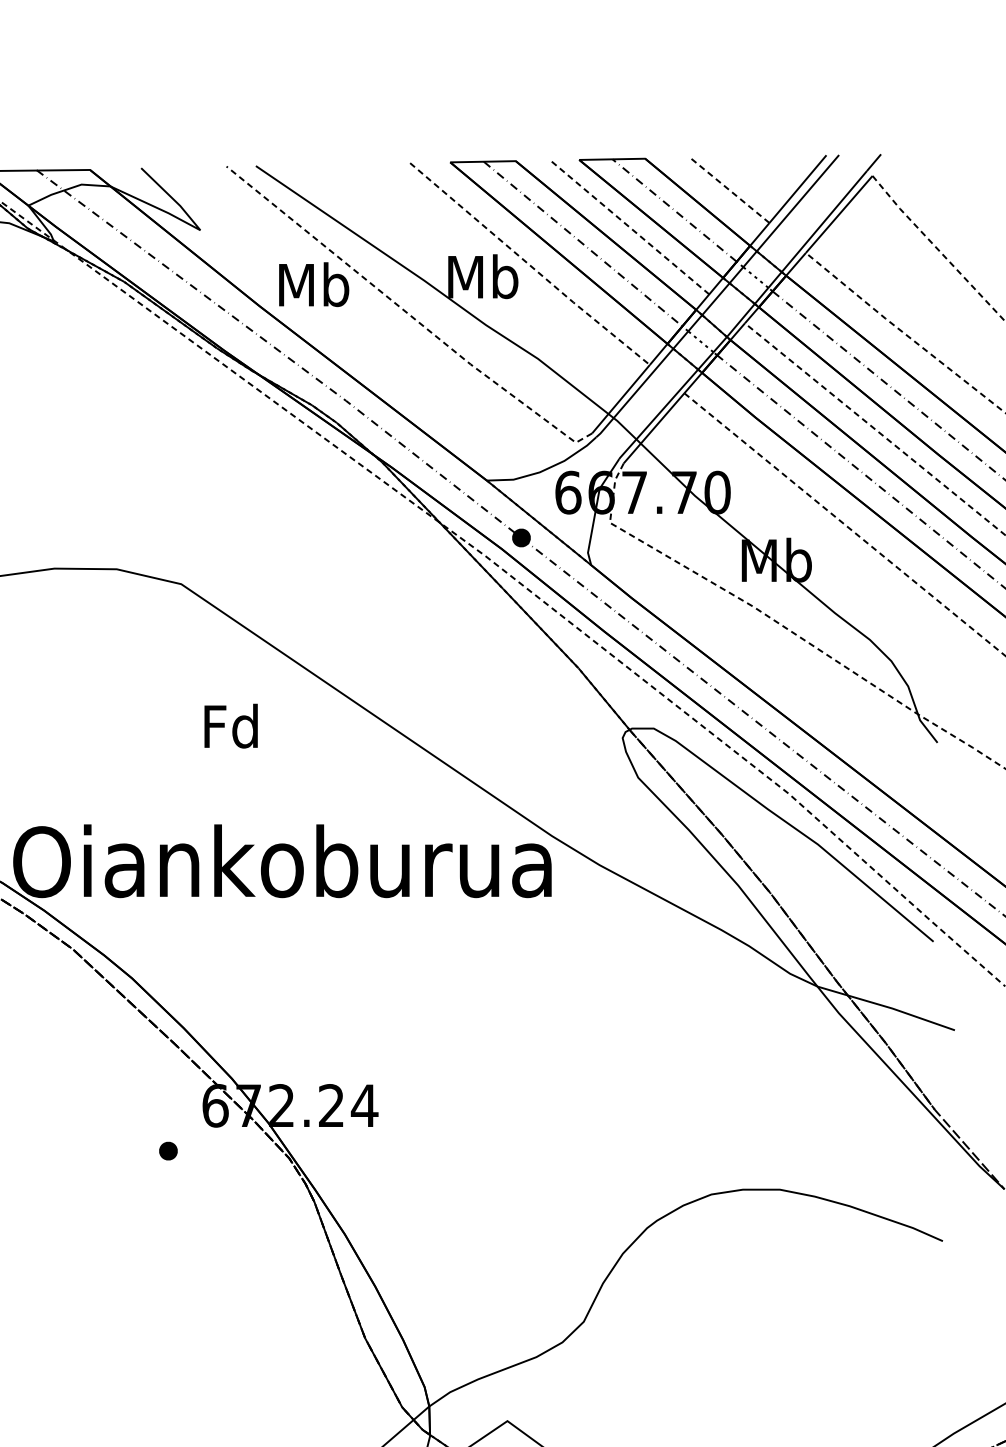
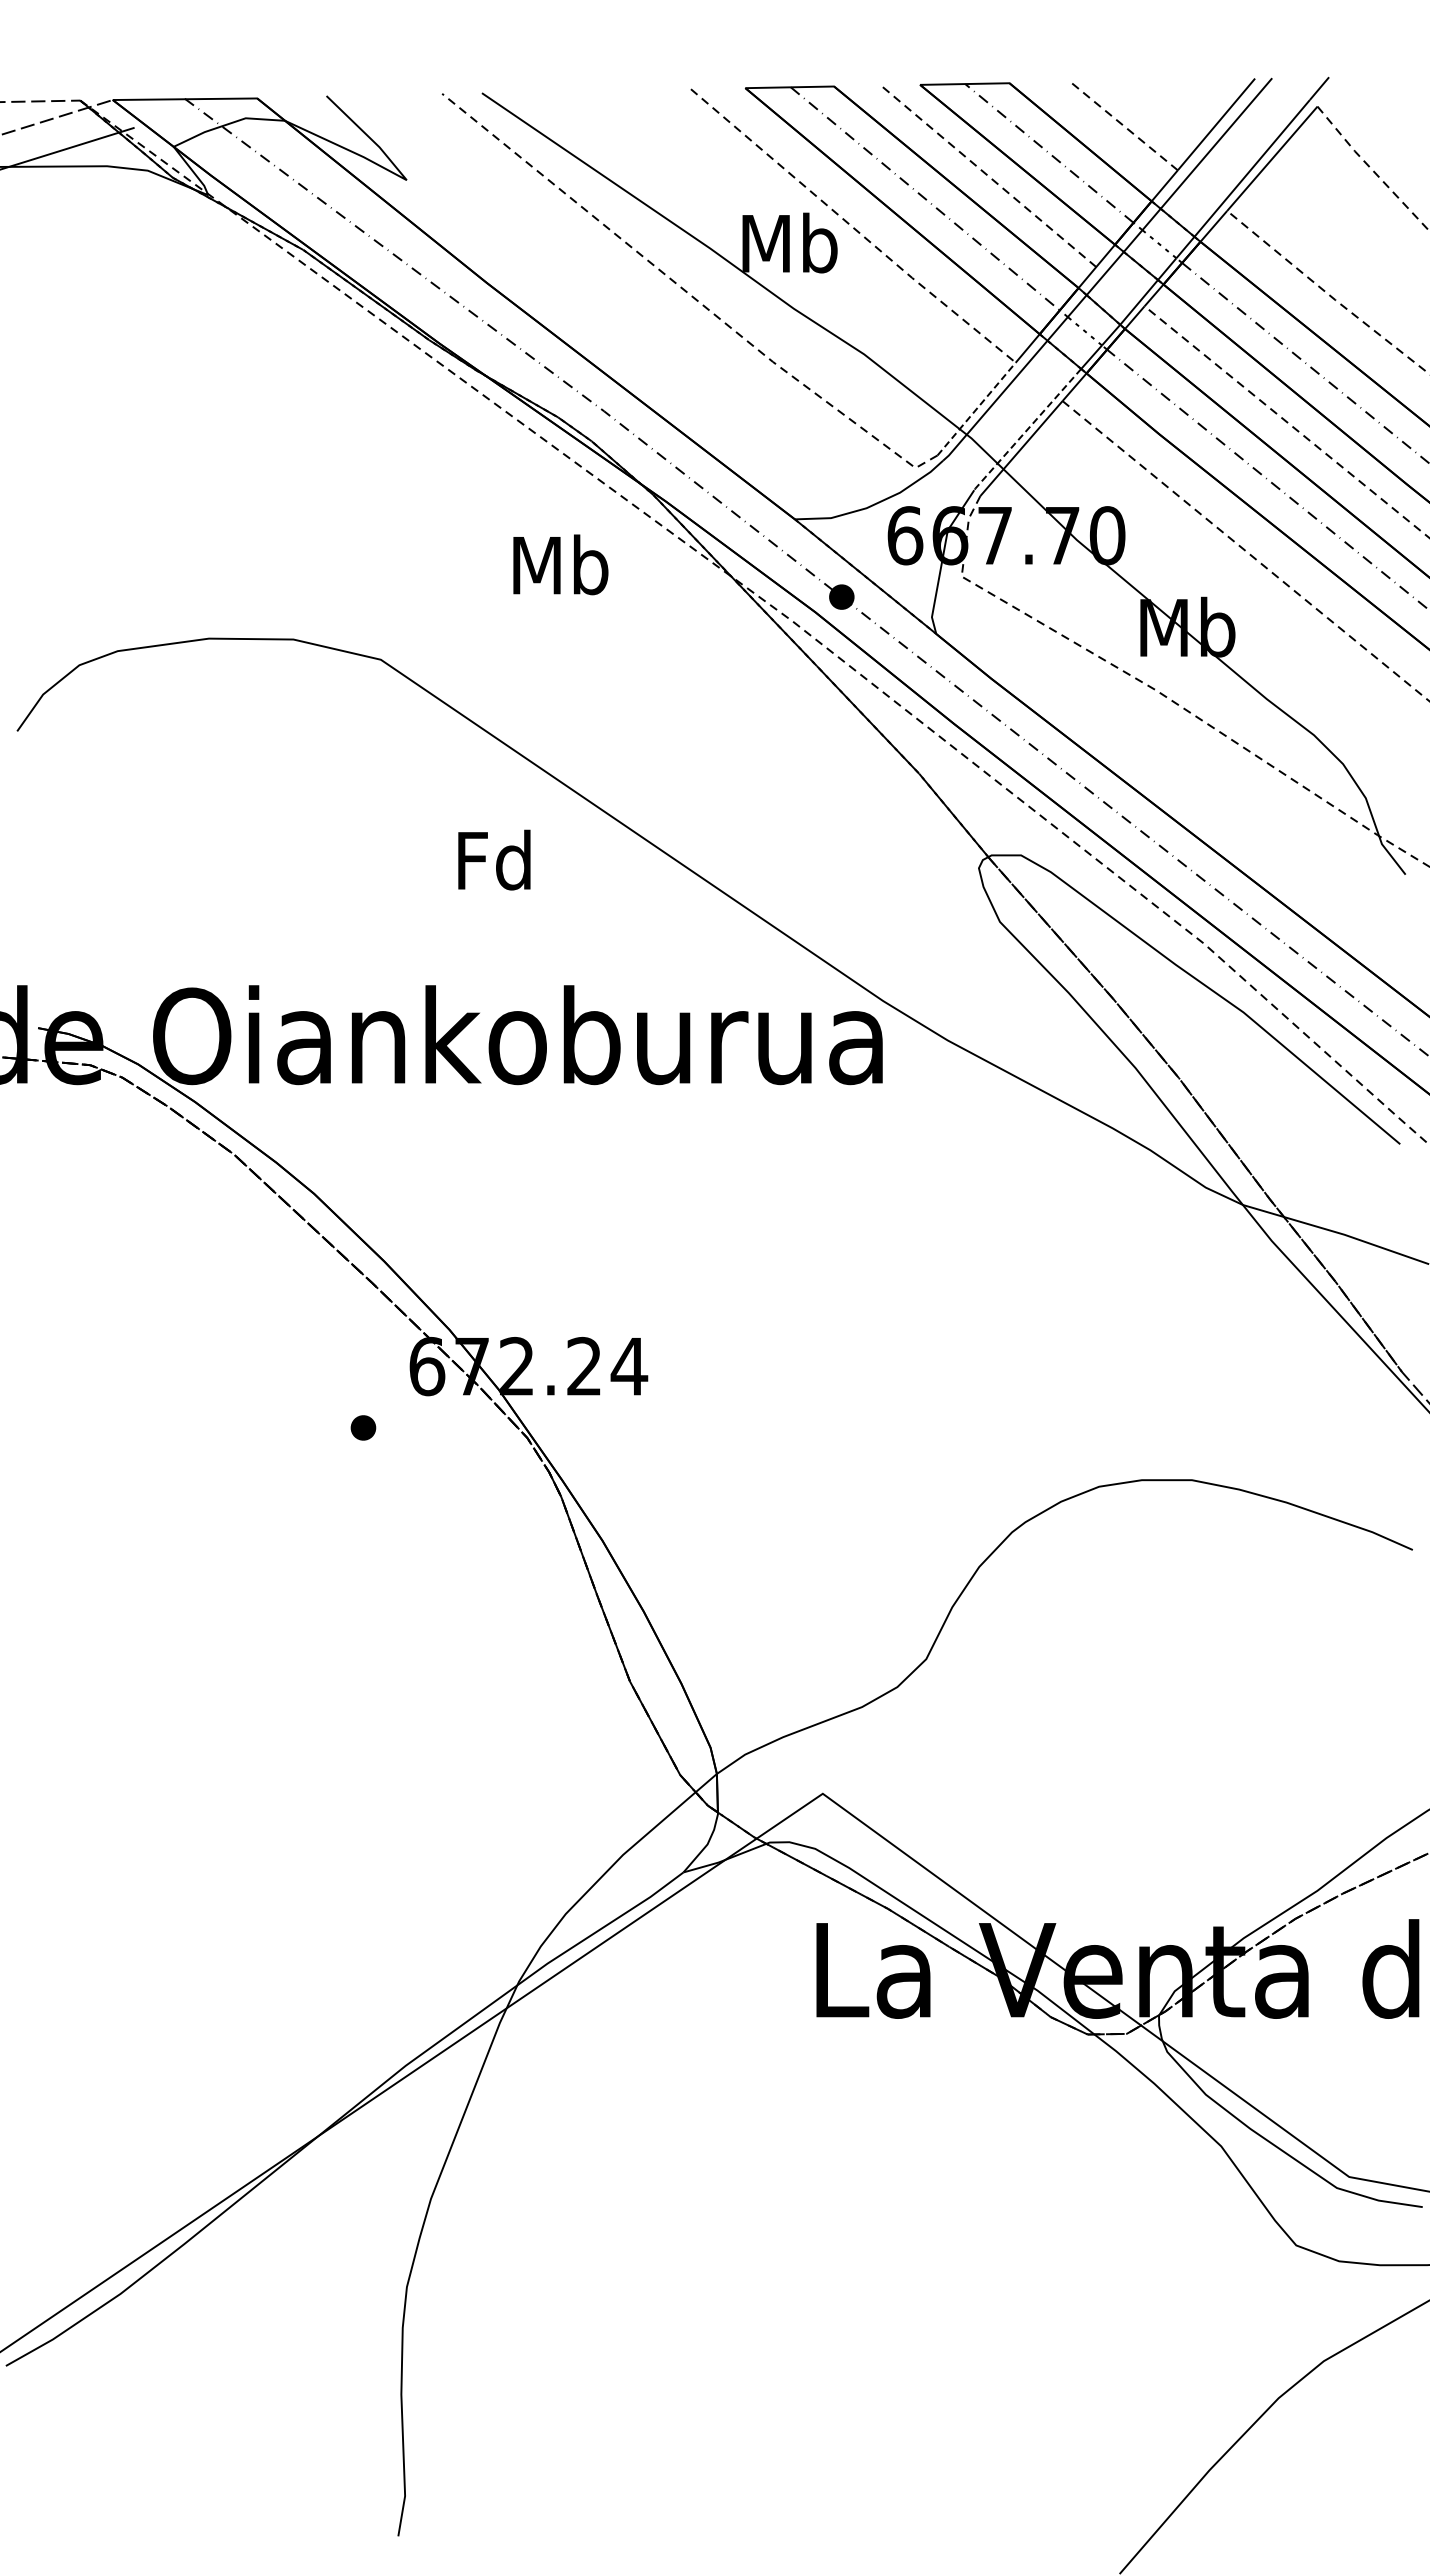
text: (313, 284) -> (560, 564), moved
line: (620, 399) -> (976, 409), solid -> dashed
line: (657, 415) -> (1026, 430), solid -> dashed
text: (231, 725) -> (494, 859), moved

